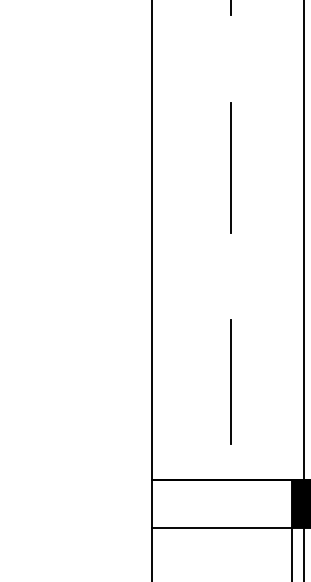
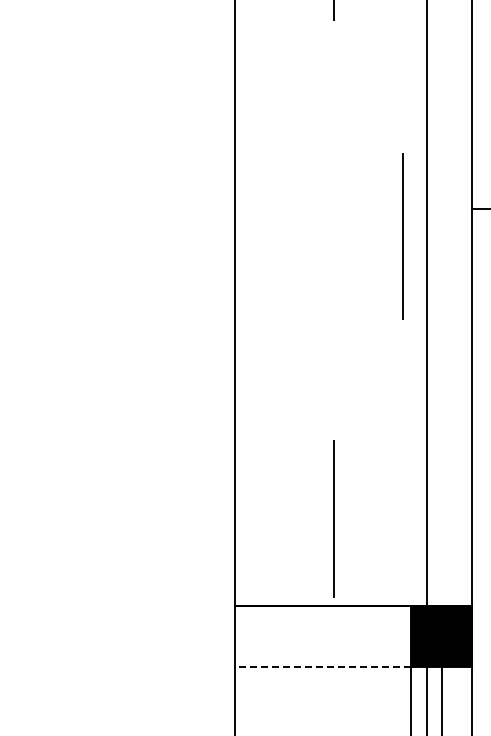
line: (230, 167) -> (402, 236), moved
line: (230, 381) -> (333, 518), moved
line: (221, 527) -> (322, 666), solid -> dashed

